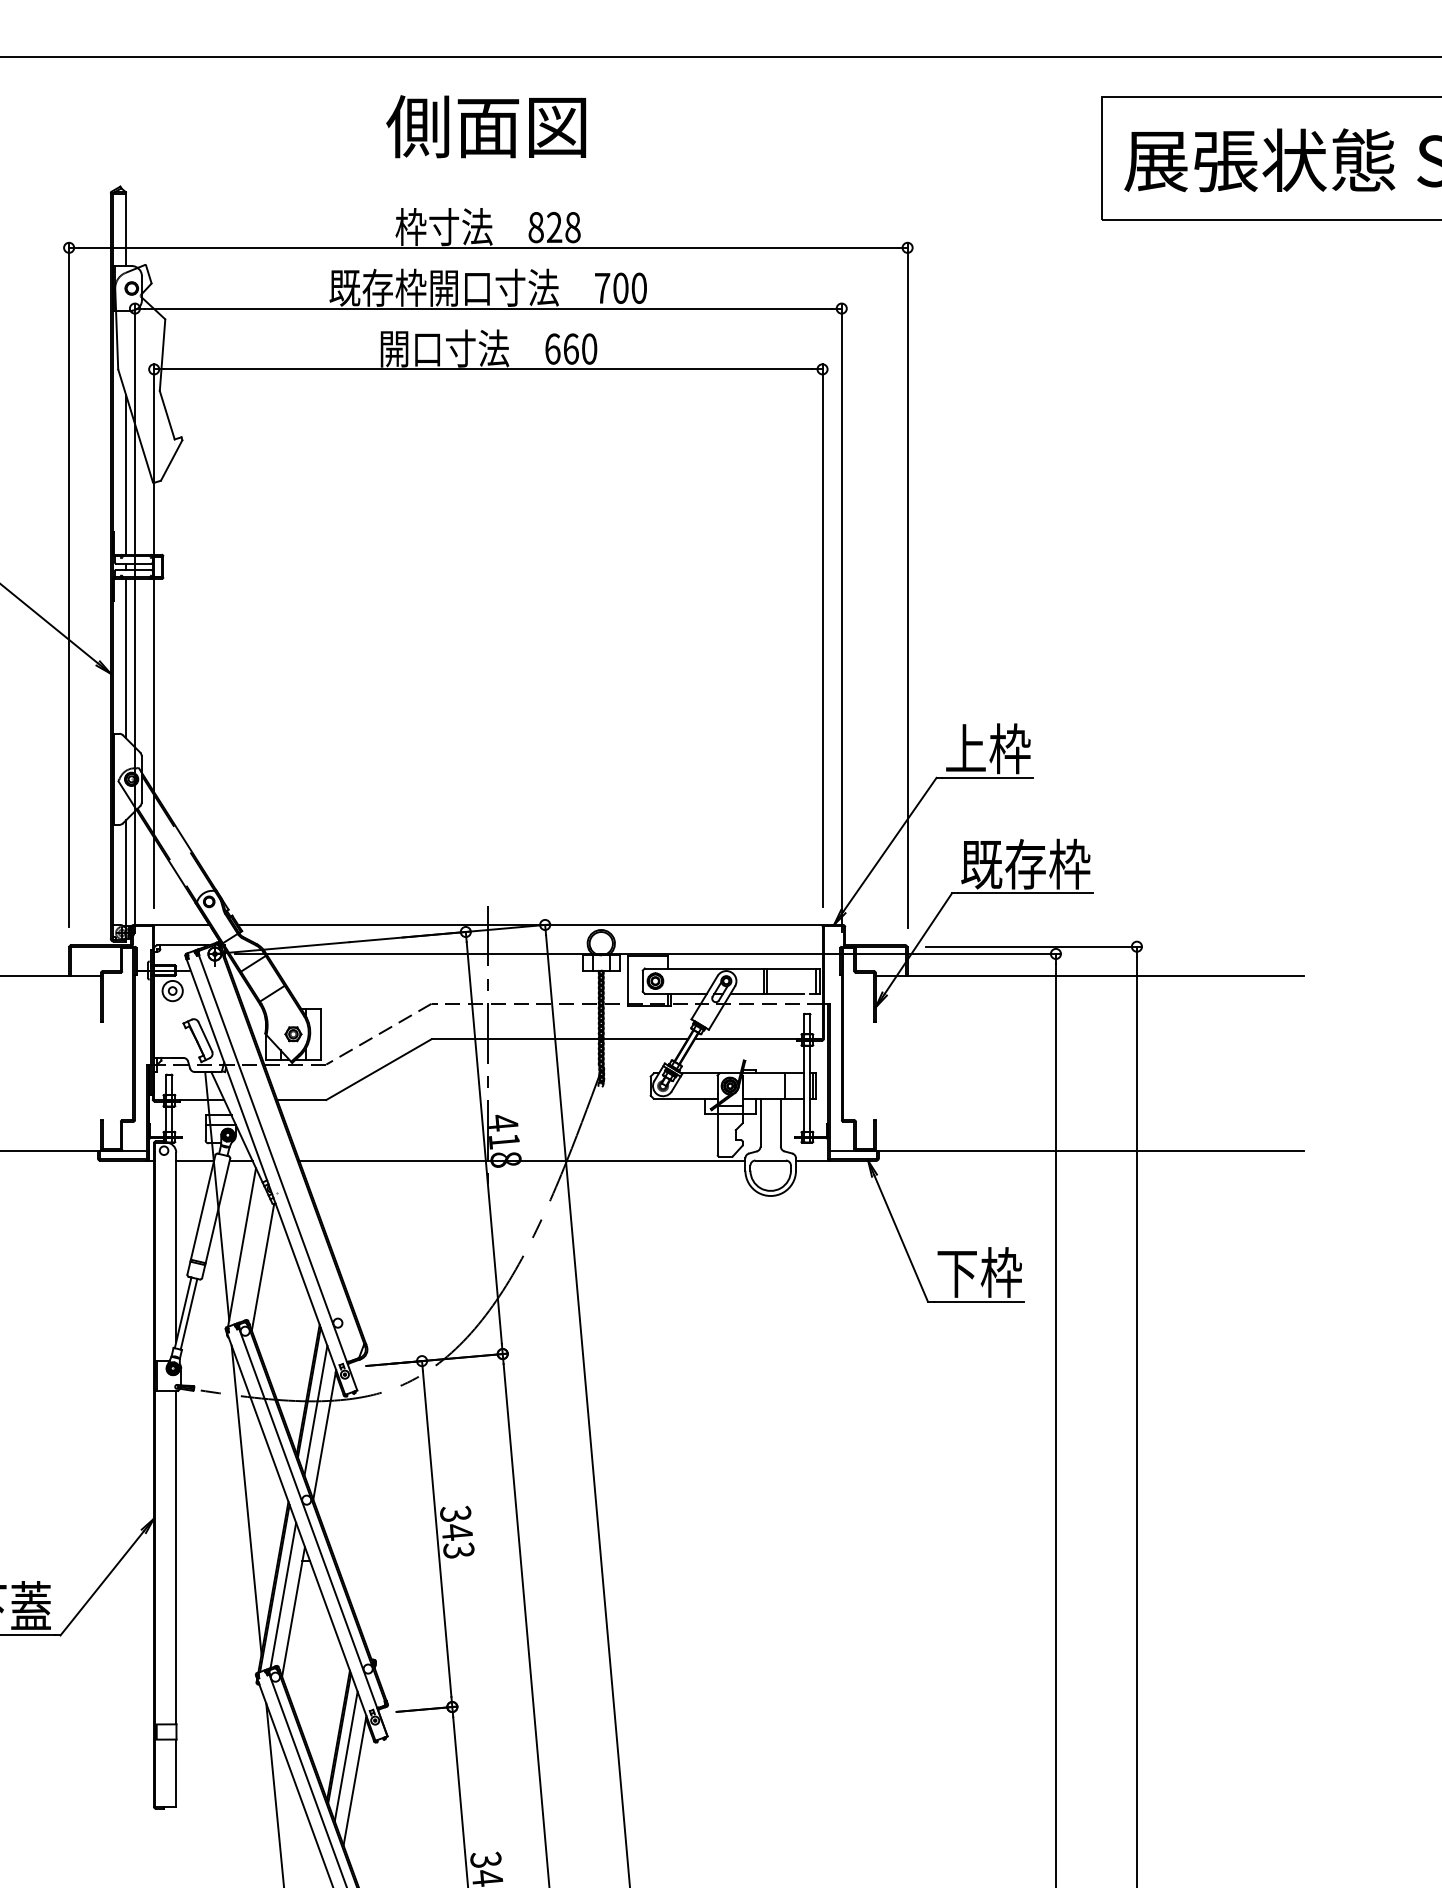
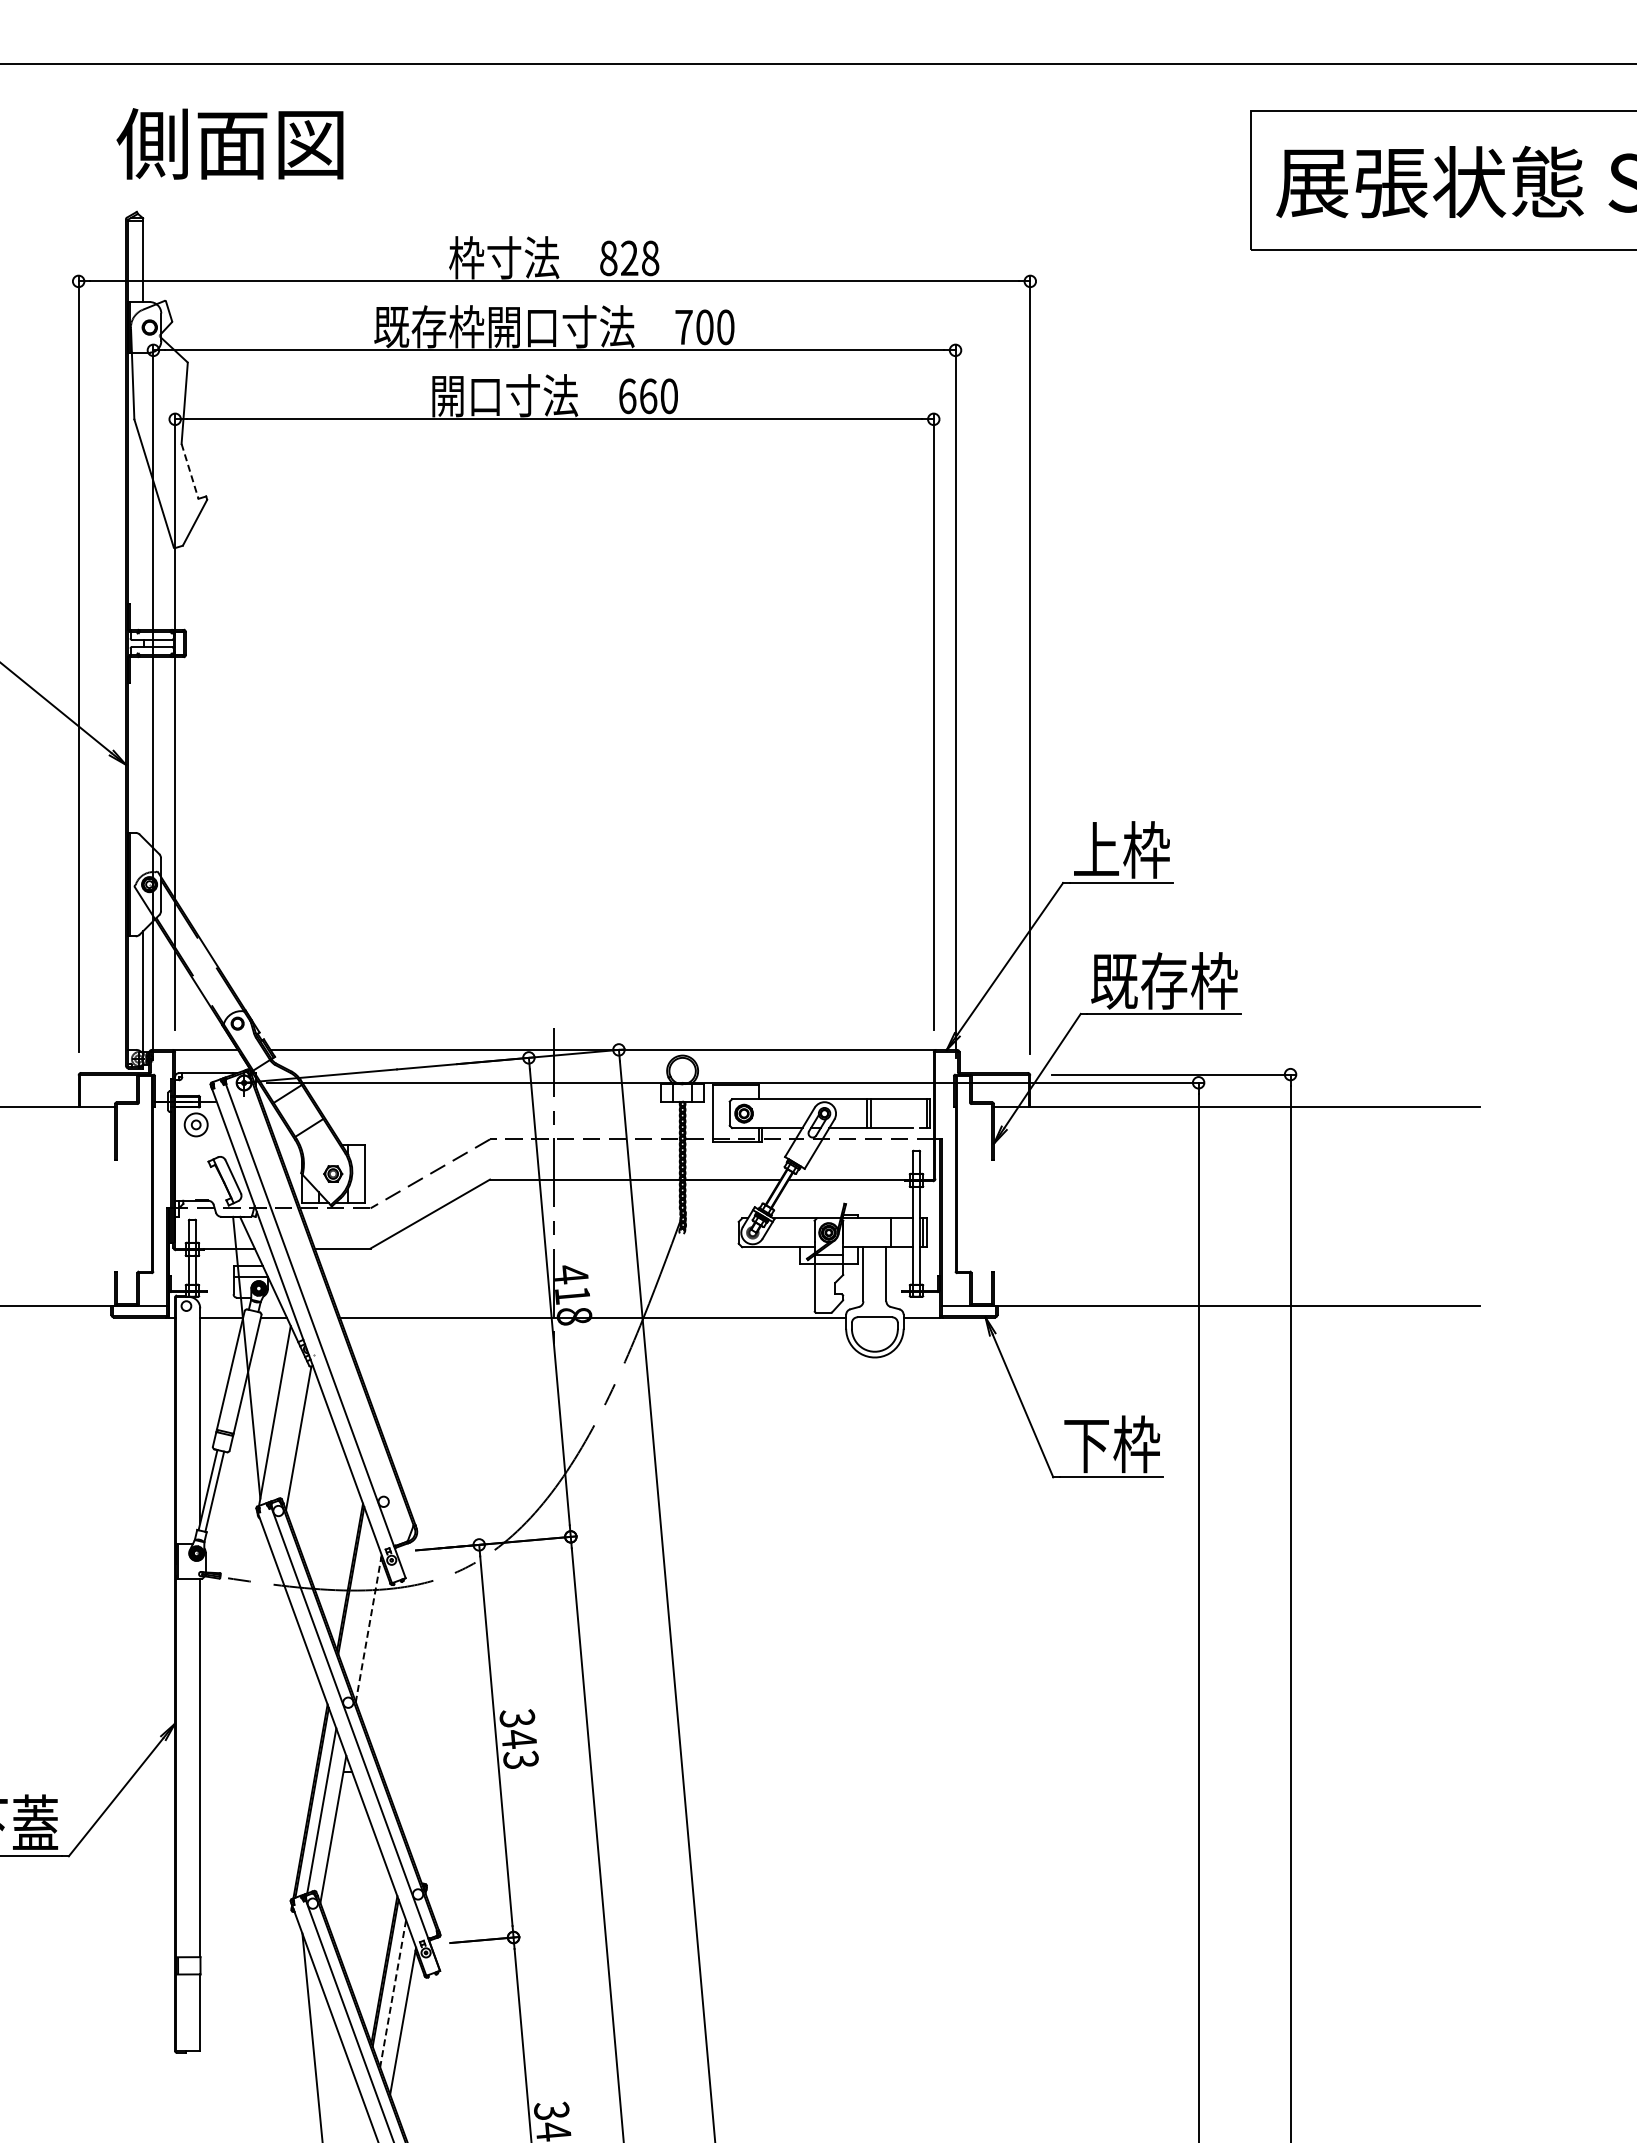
text: (485, 126) -> (229, 143), moved
line: (167, 415) -> (190, 471), solid -> dashed
line: (126, 474) -> (143, 538), removed
line: (126, 658) -> (143, 747), removed
line: (315, 1410) -> (358, 1600), removed
line: (324, 1434) -> (368, 1628), solid -> dashed
line: (246, 1499) -> (280, 1702), removed
line: (346, 1756) -> (393, 1993), solid -> dashed

